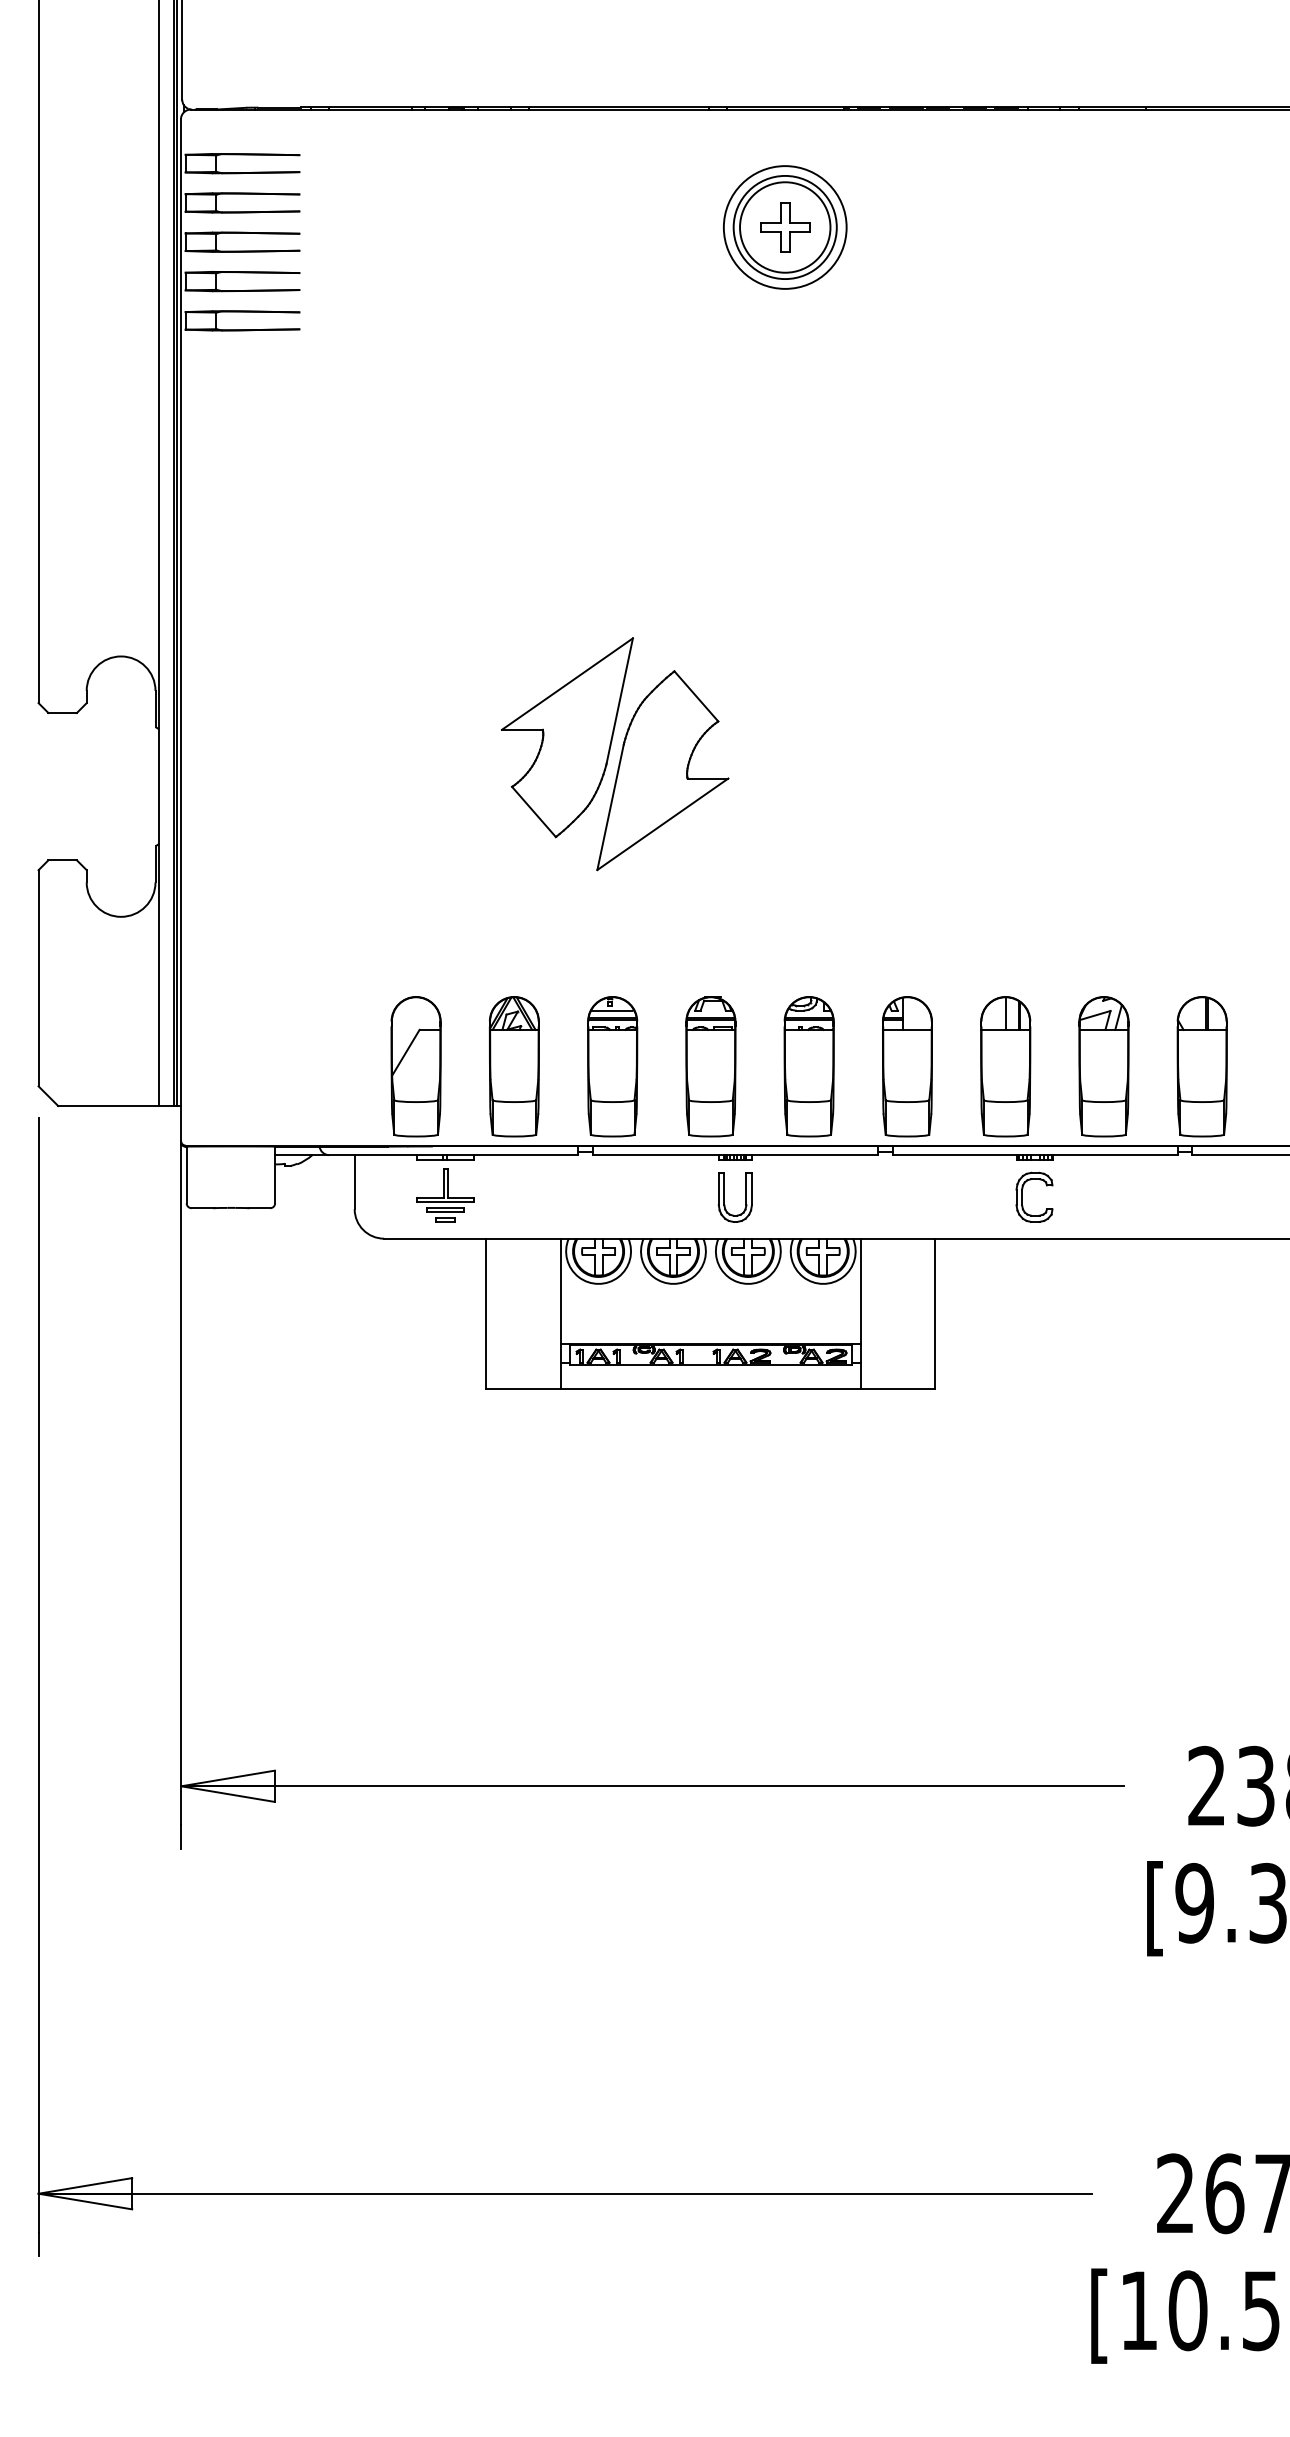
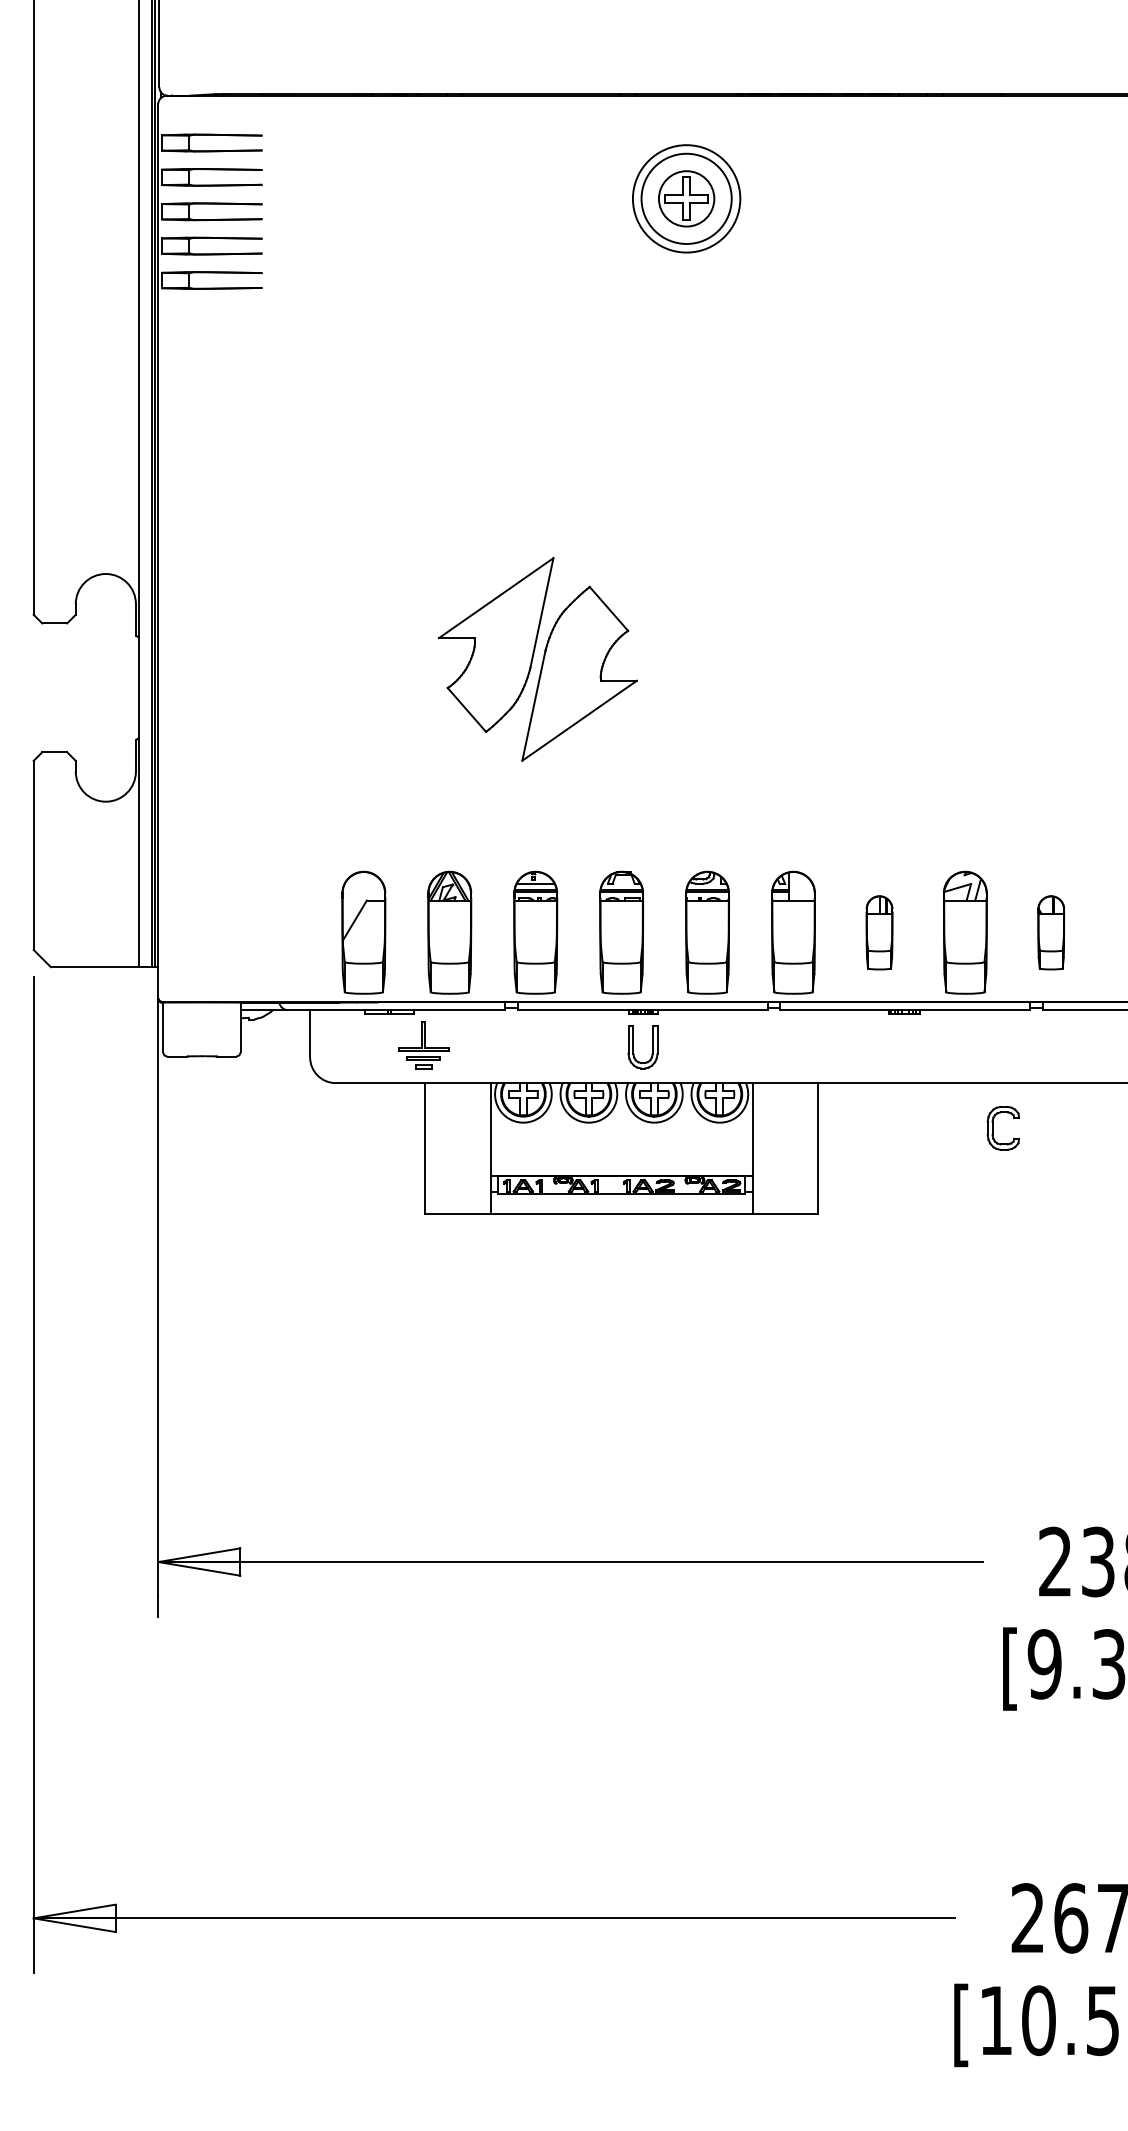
circle: (785, 227) -> (686, 198), size x0.7
part: (1005, 1066) -> (879, 932), size x0.6
part: (1201, 1066) -> (1050, 932), size x0.6
part: (445, 1195) -> (423, 1045), moved
part: (1022, 1196) -> (992, 1127), moved

